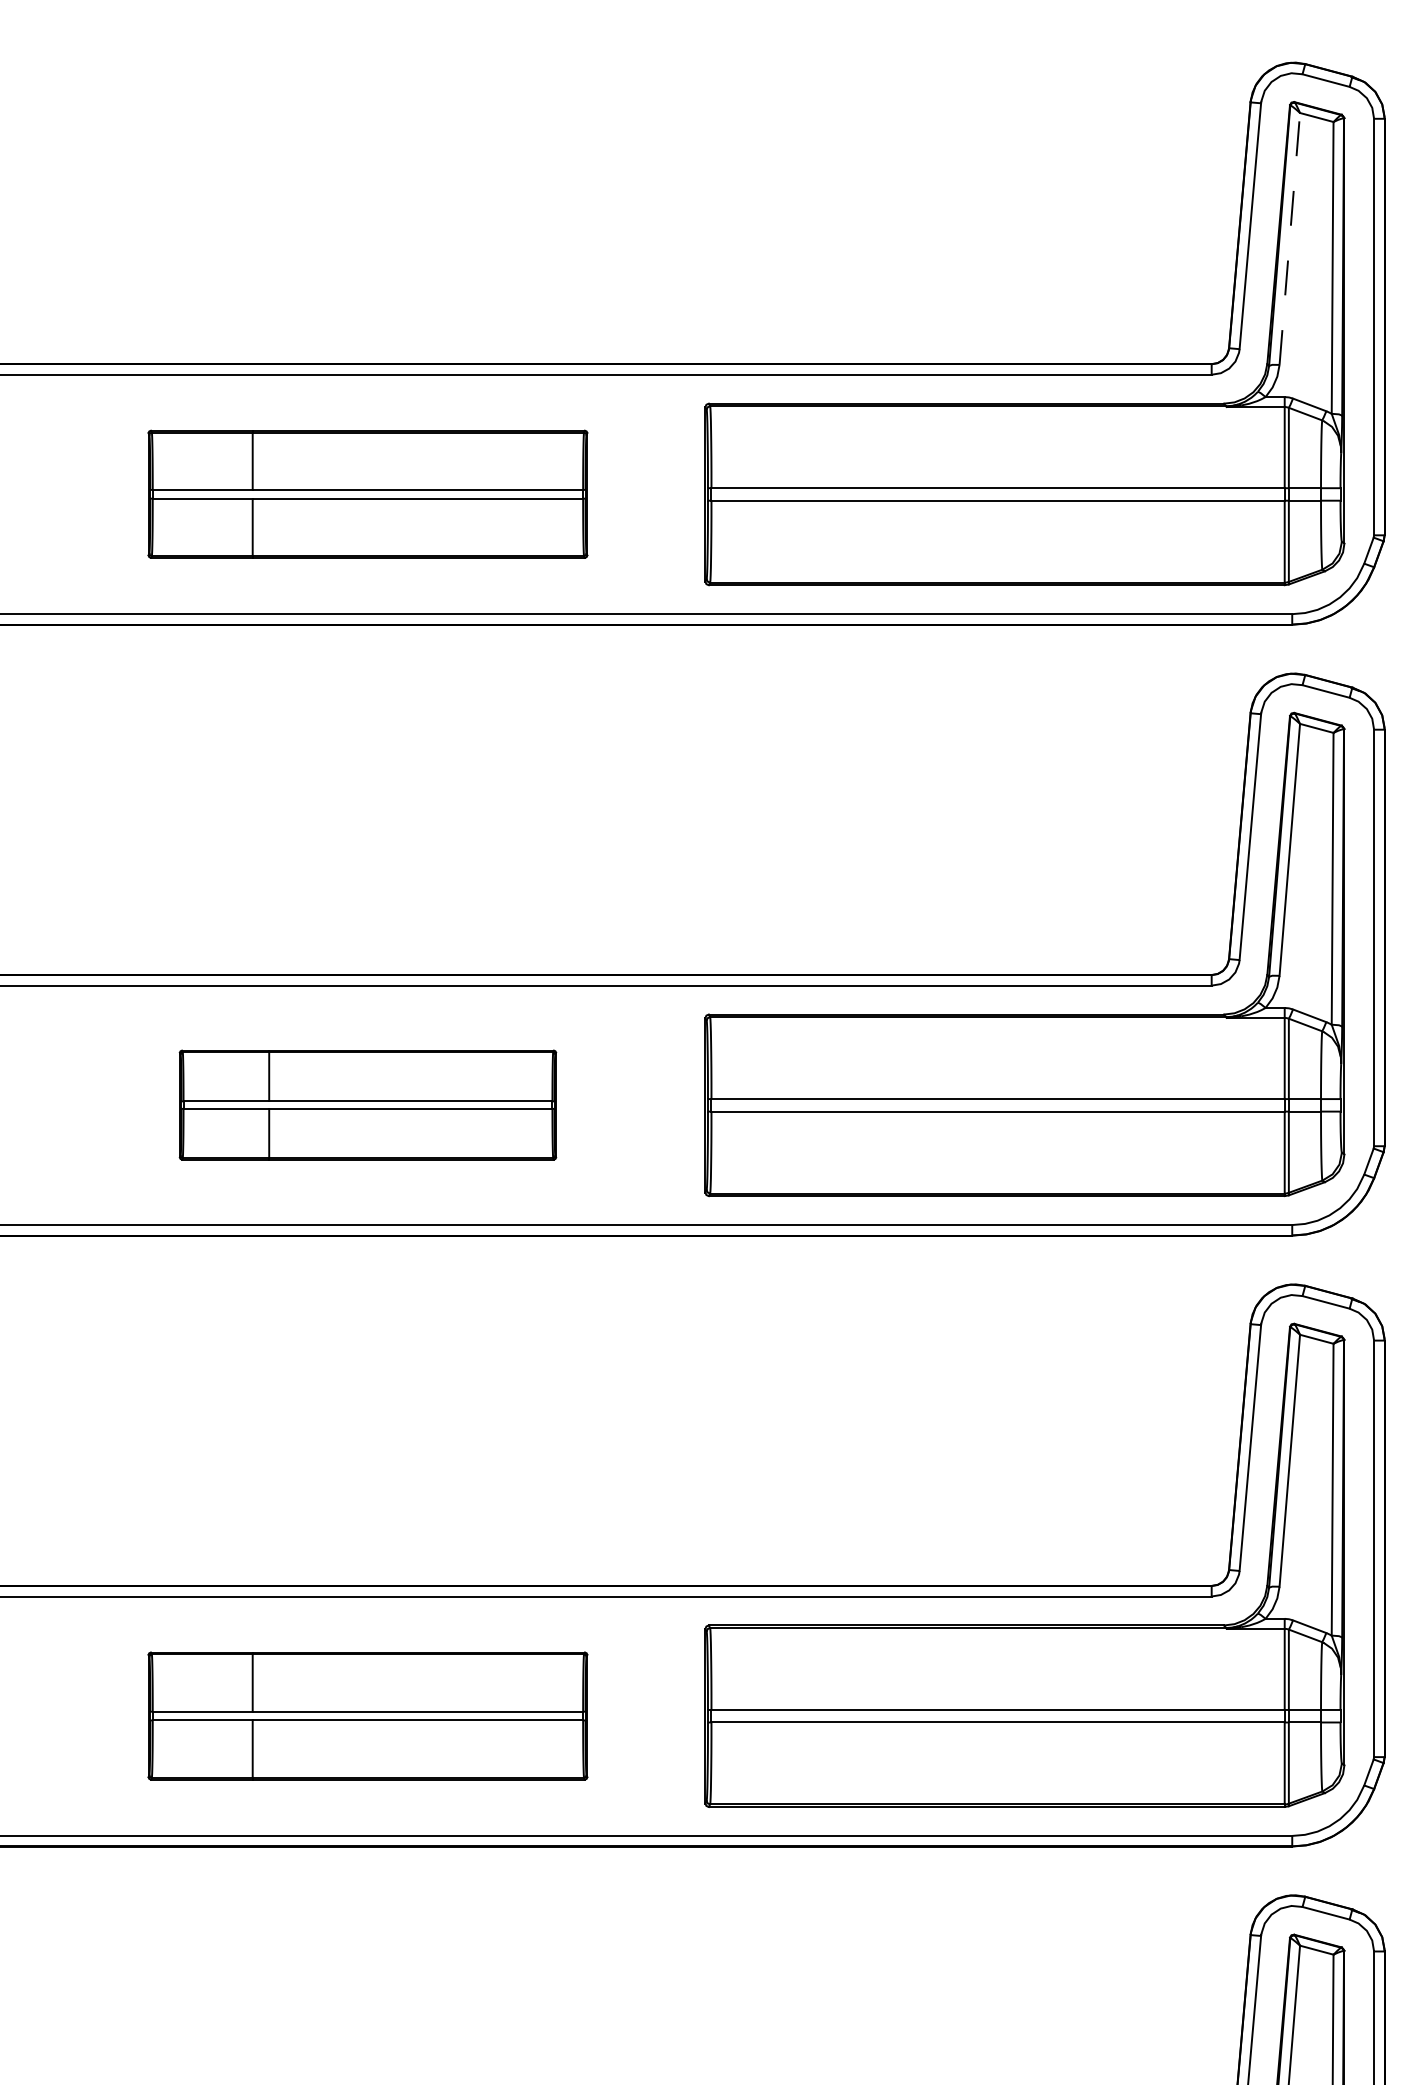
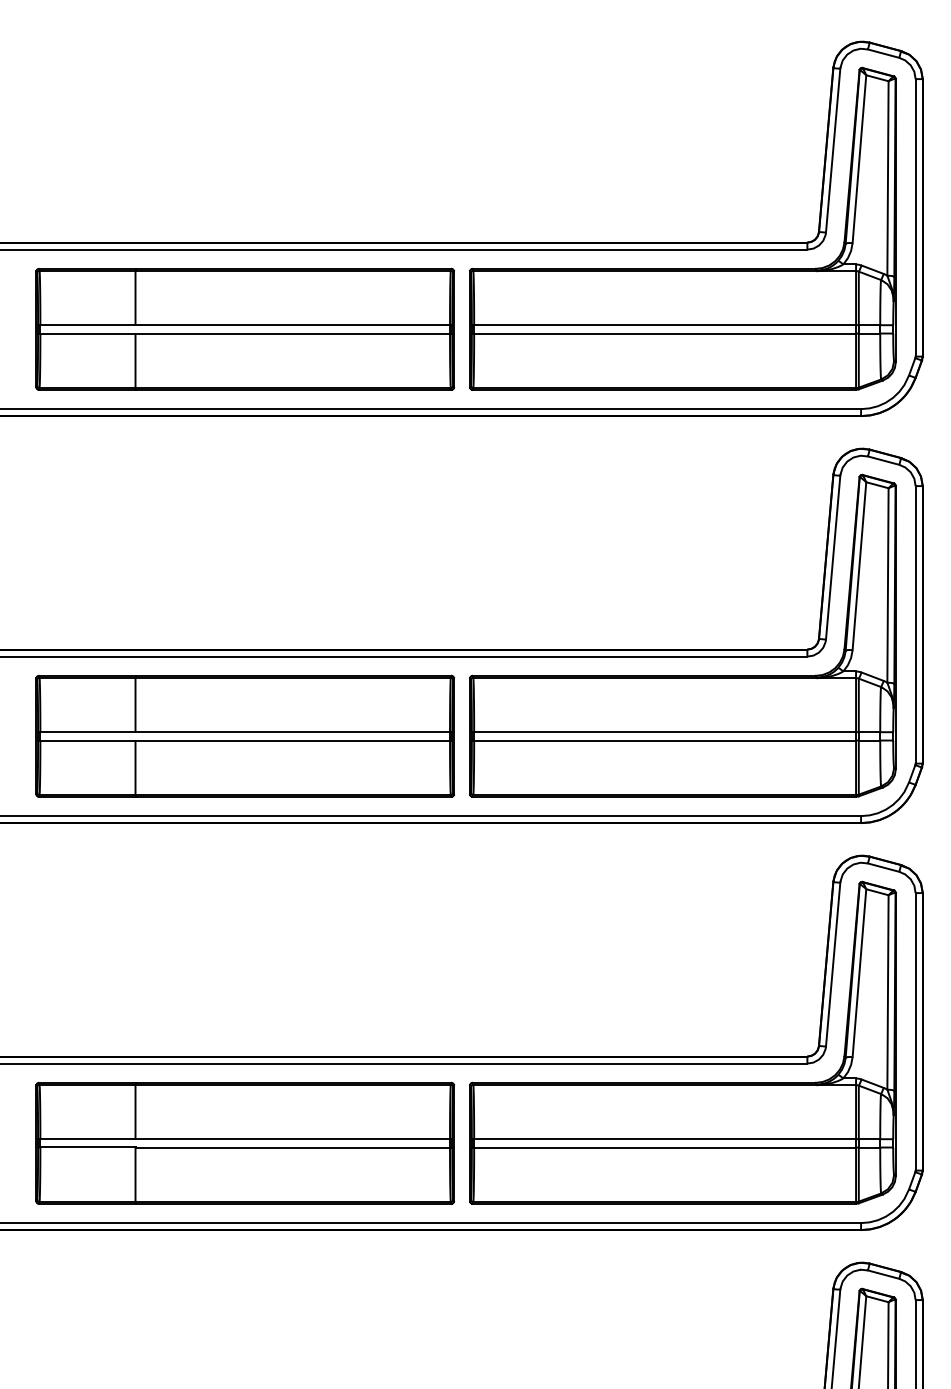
line: (1289, 237) -> (859, 158), dashed -> solid
part: (368, 493) -> (245, 328), size x1.43
part: (368, 1104) -> (245, 735), size x1.67
part: (368, 1714) -> (245, 1142), size x1.43

